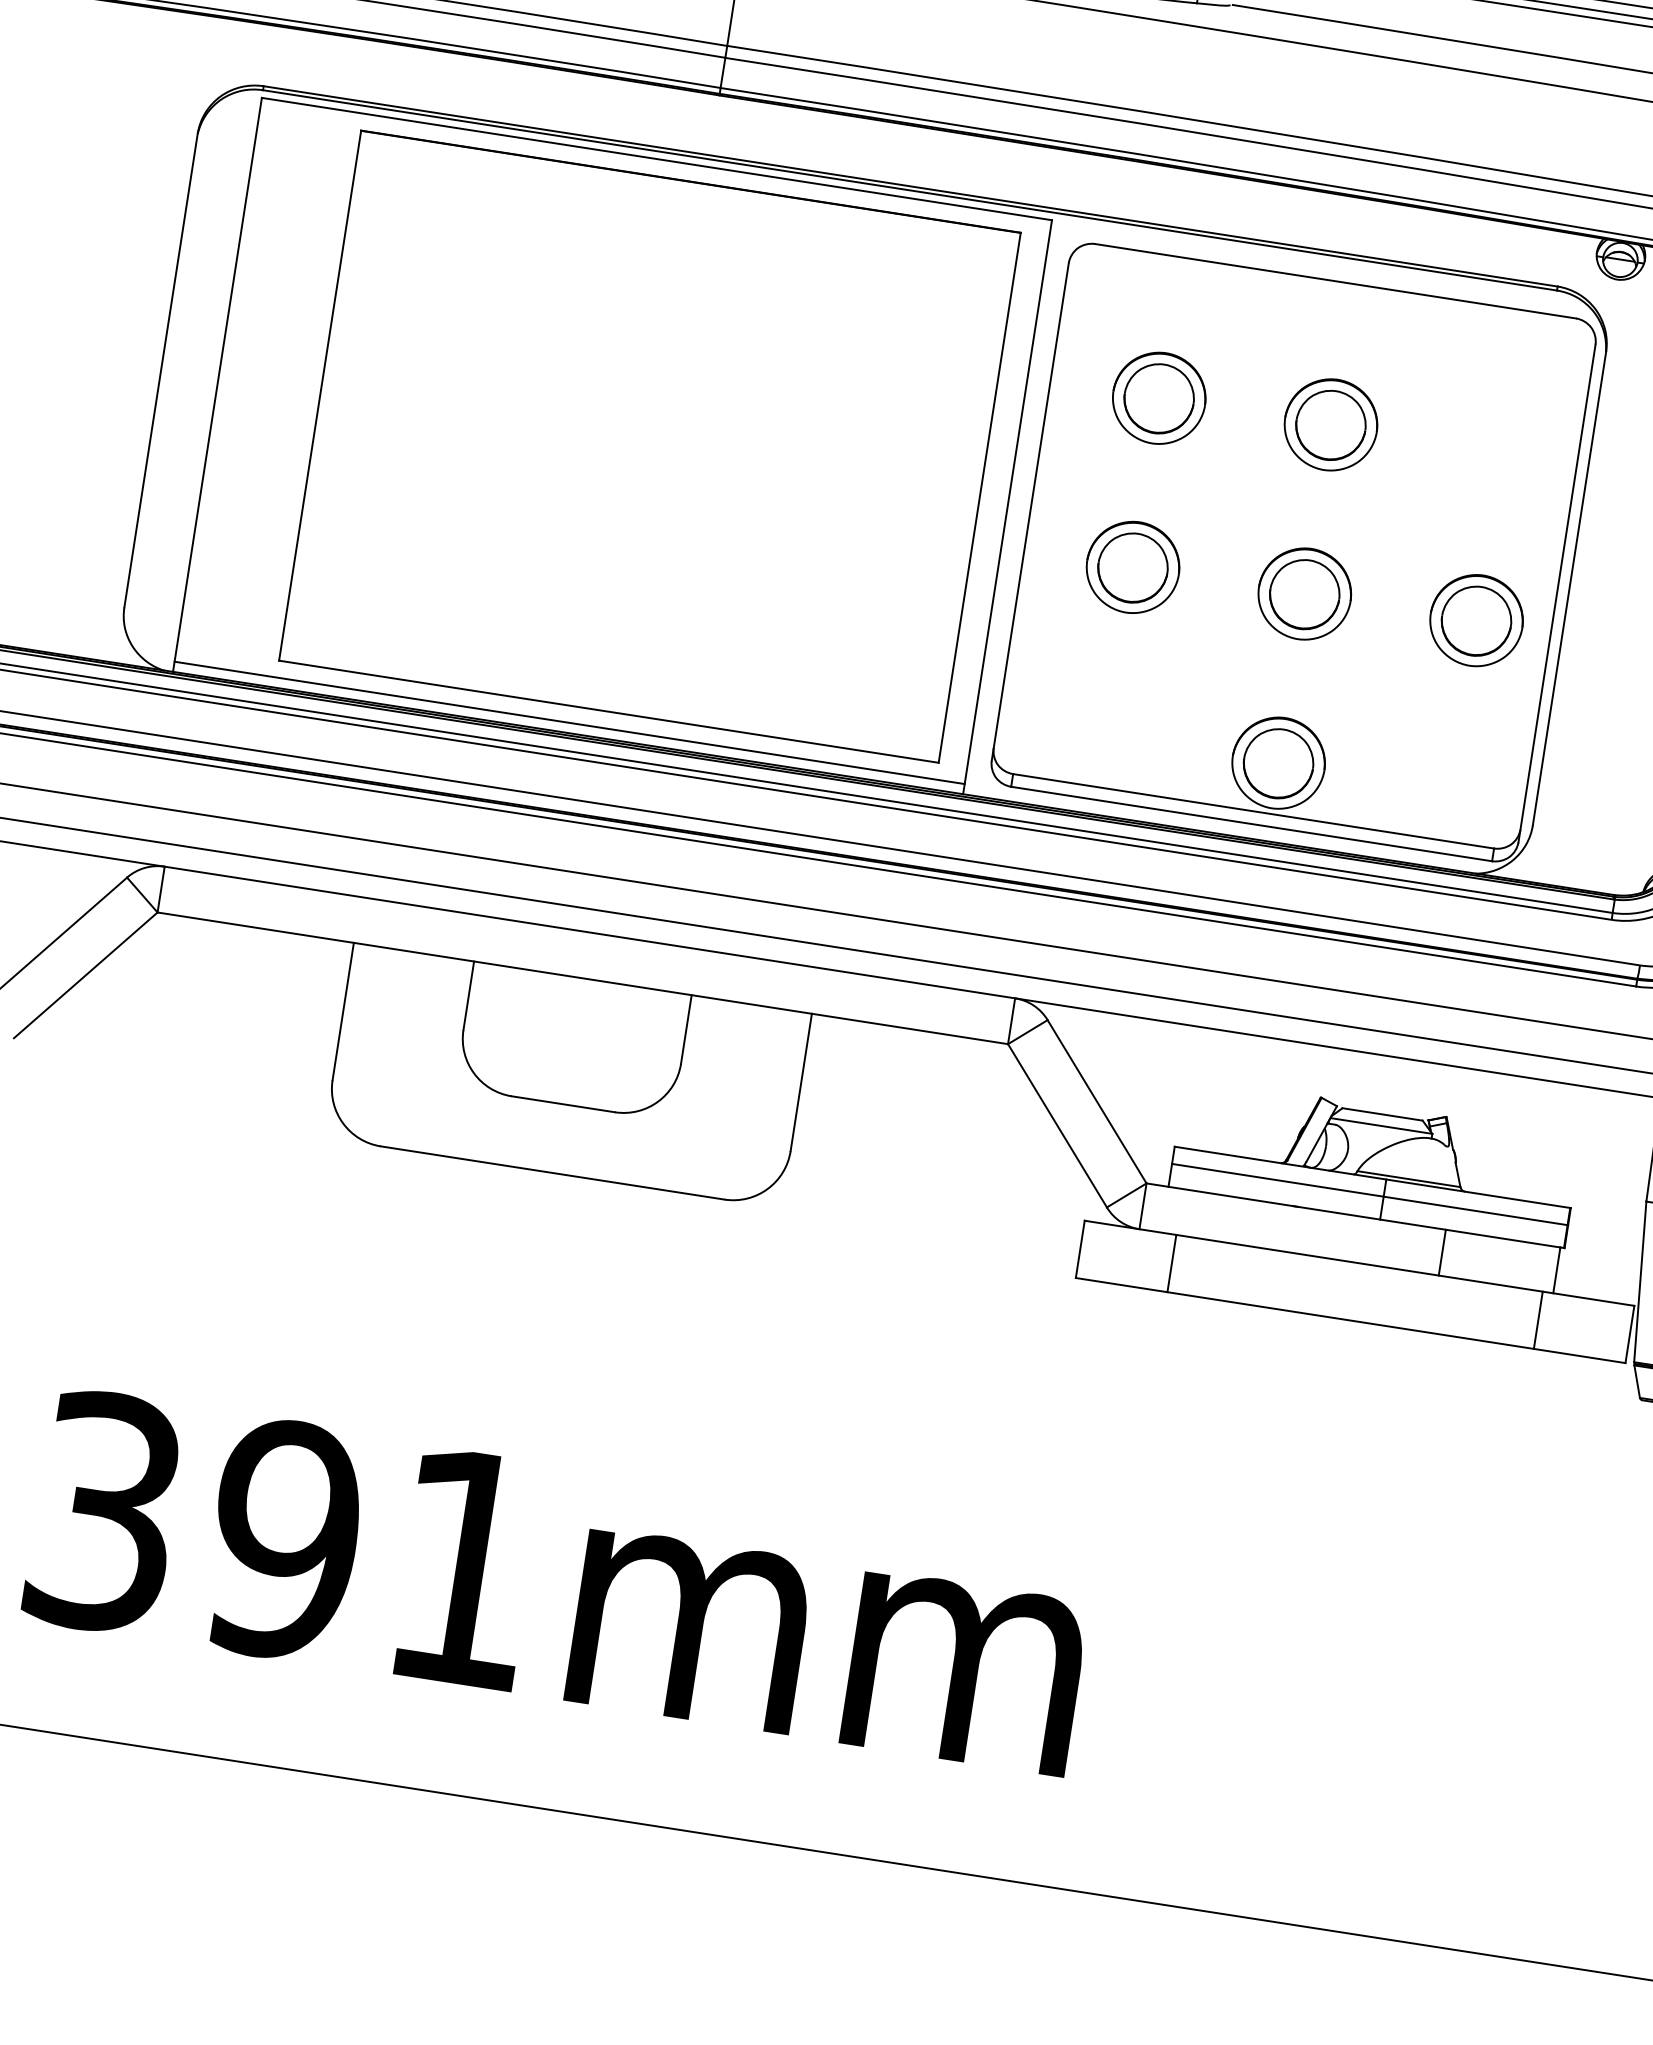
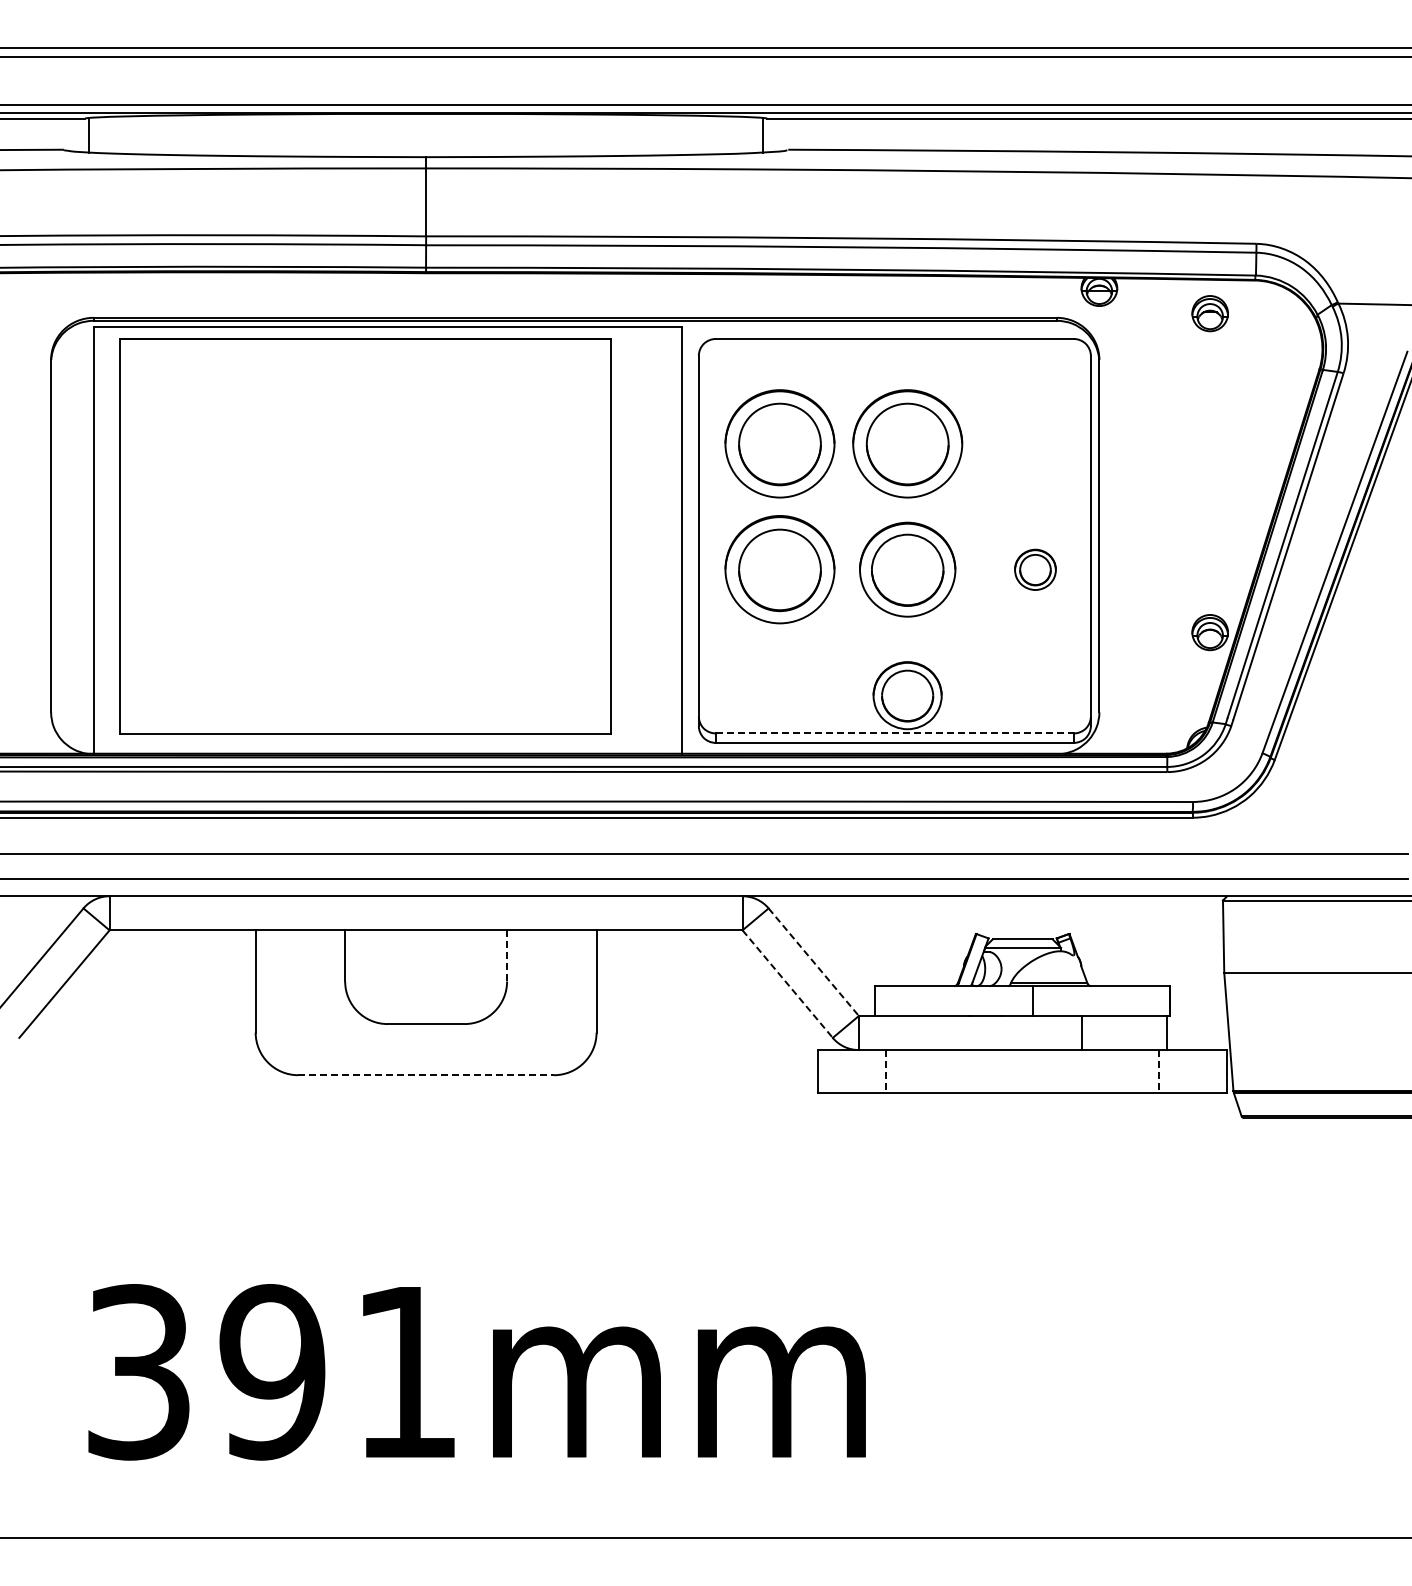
part: (1158, 397) -> (779, 443), size x1.6
part: (1330, 424) -> (907, 443), size x1.6
part: (650, 446) -> (365, 536), moved
part: (1132, 567) -> (779, 569), size x1.6
part: (1304, 593) -> (907, 569), size x1.4
part: (1476, 620) -> (1035, 569), size x0.6
line: (569, 723) -> (387, 746), removed
line: (1253, 811) -> (894, 733), solid -> dashed
line: (686, 1029) -> (507, 955), solid -> dashed
line: (1098, 1102) -> (814, 962), solid -> dashed
line: (1058, 1126) -> (788, 984), solid -> dashed
line: (553, 1173) -> (426, 1075), solid -> dashed
line: (1369, 1193) -> (1022, 998), removed
line: (1172, 1263) -> (886, 1071), solid -> dashed
line: (1538, 1320) -> (1159, 1071), solid -> dashed

